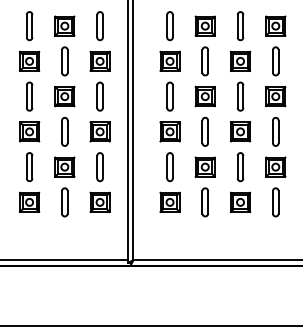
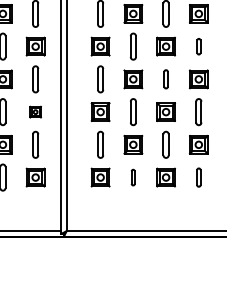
part: (275, 61) -> (198, 46), size x0.6
part: (240, 96) -> (166, 79), size x0.7
part: (99, 131) -> (35, 111), size x0.6
part: (204, 202) -> (132, 177), size x0.6
part: (275, 202) -> (198, 177), size x0.7

